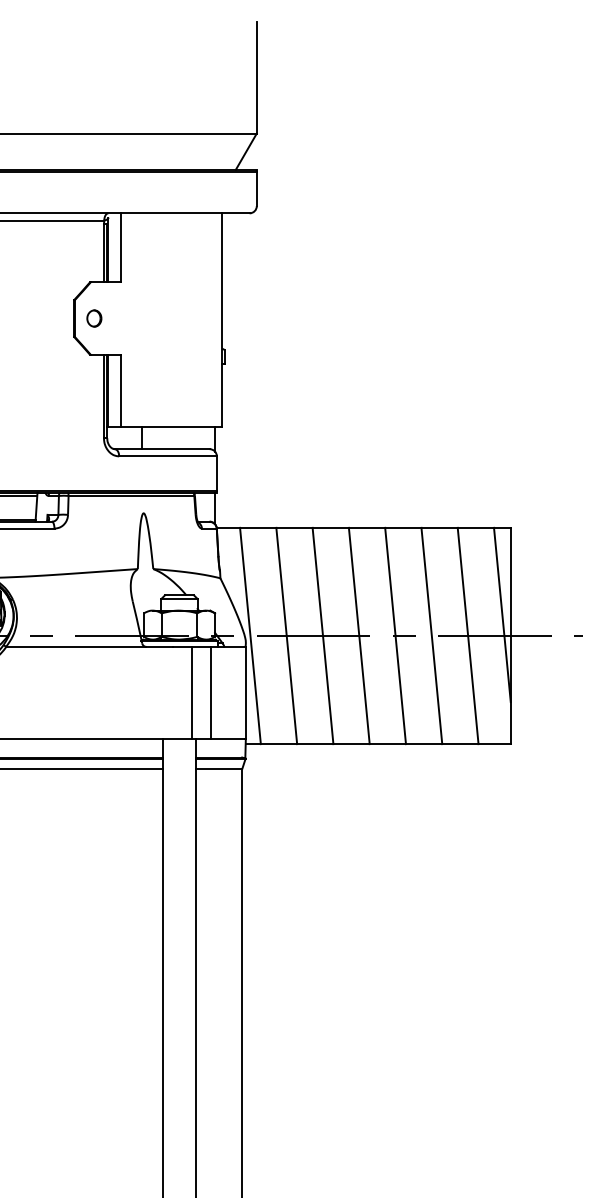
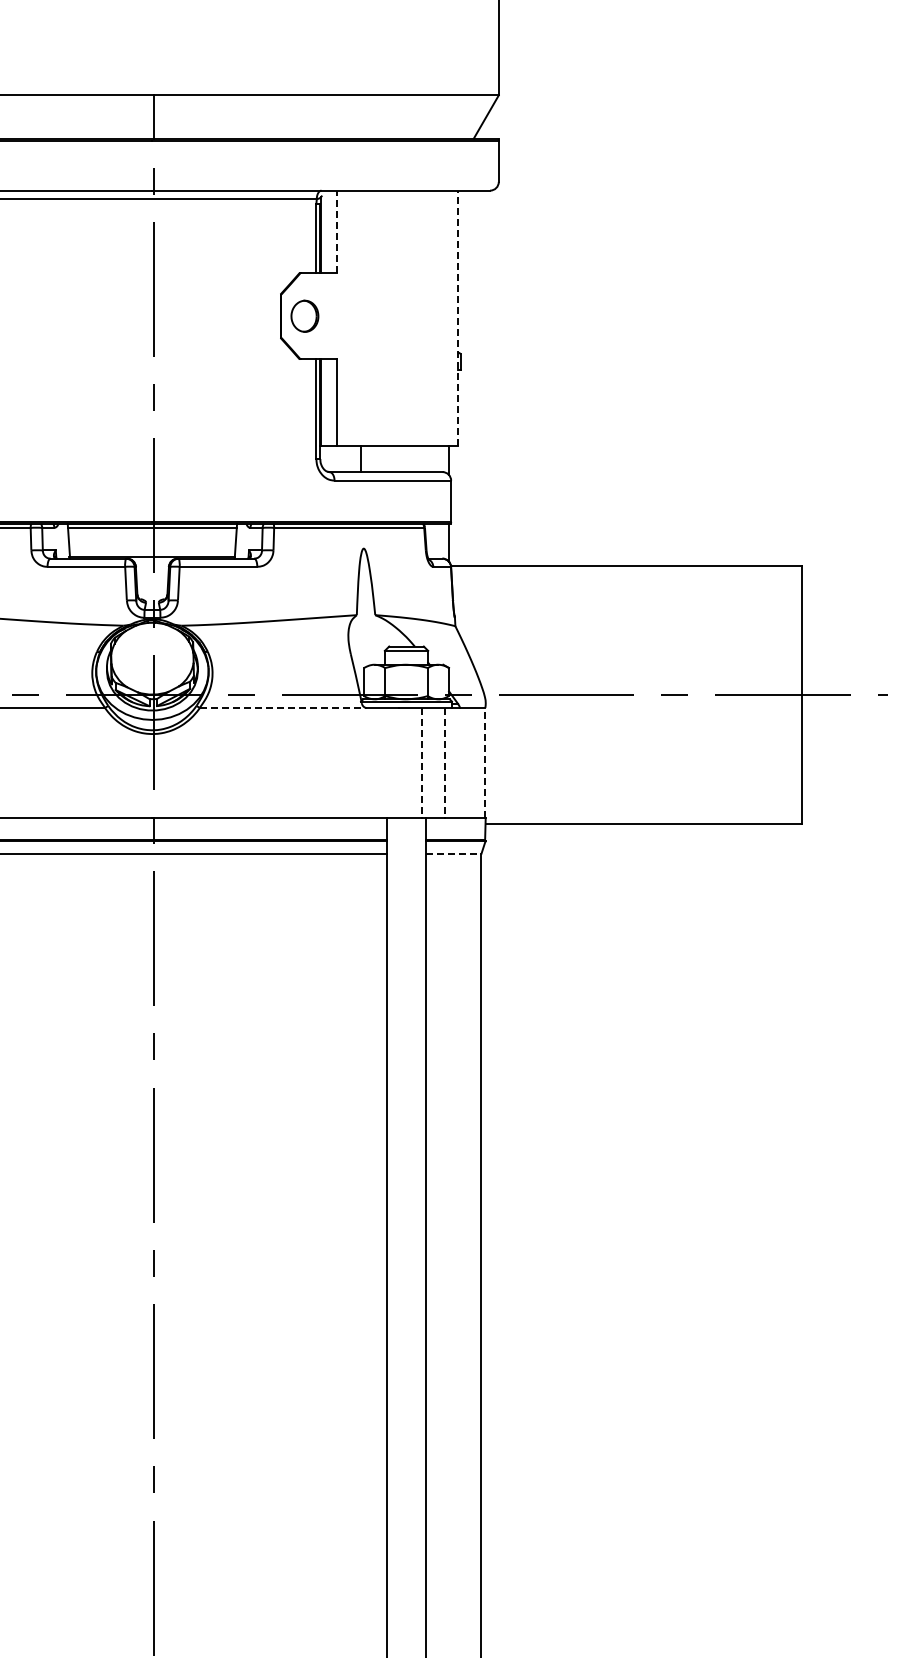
line: (120, 247) -> (336, 231), solid -> dashed
part: (94, 317) -> (304, 315), size x1.6
line: (222, 320) -> (457, 318), solid -> dashed
line: (502, 614) -> (791, 669), removed
line: (249, 635) -> (490, 694), removed
line: (286, 635) -> (534, 694), removed
line: (322, 635) -> (577, 694), removed
line: (358, 635) -> (620, 694), removed
line: (395, 635) -> (664, 694), removed
line: (431, 635) -> (707, 694), removed
line: (467, 635) -> (750, 694), removed
line: (76, 647) -> (283, 708), solid -> dashed
line: (245, 692) -> (485, 762), solid -> dashed
line: (192, 693) -> (421, 763), solid -> dashed
line: (211, 693) -> (444, 763), solid -> dashed
line: (218, 768) -> (453, 853), solid -> dashed

